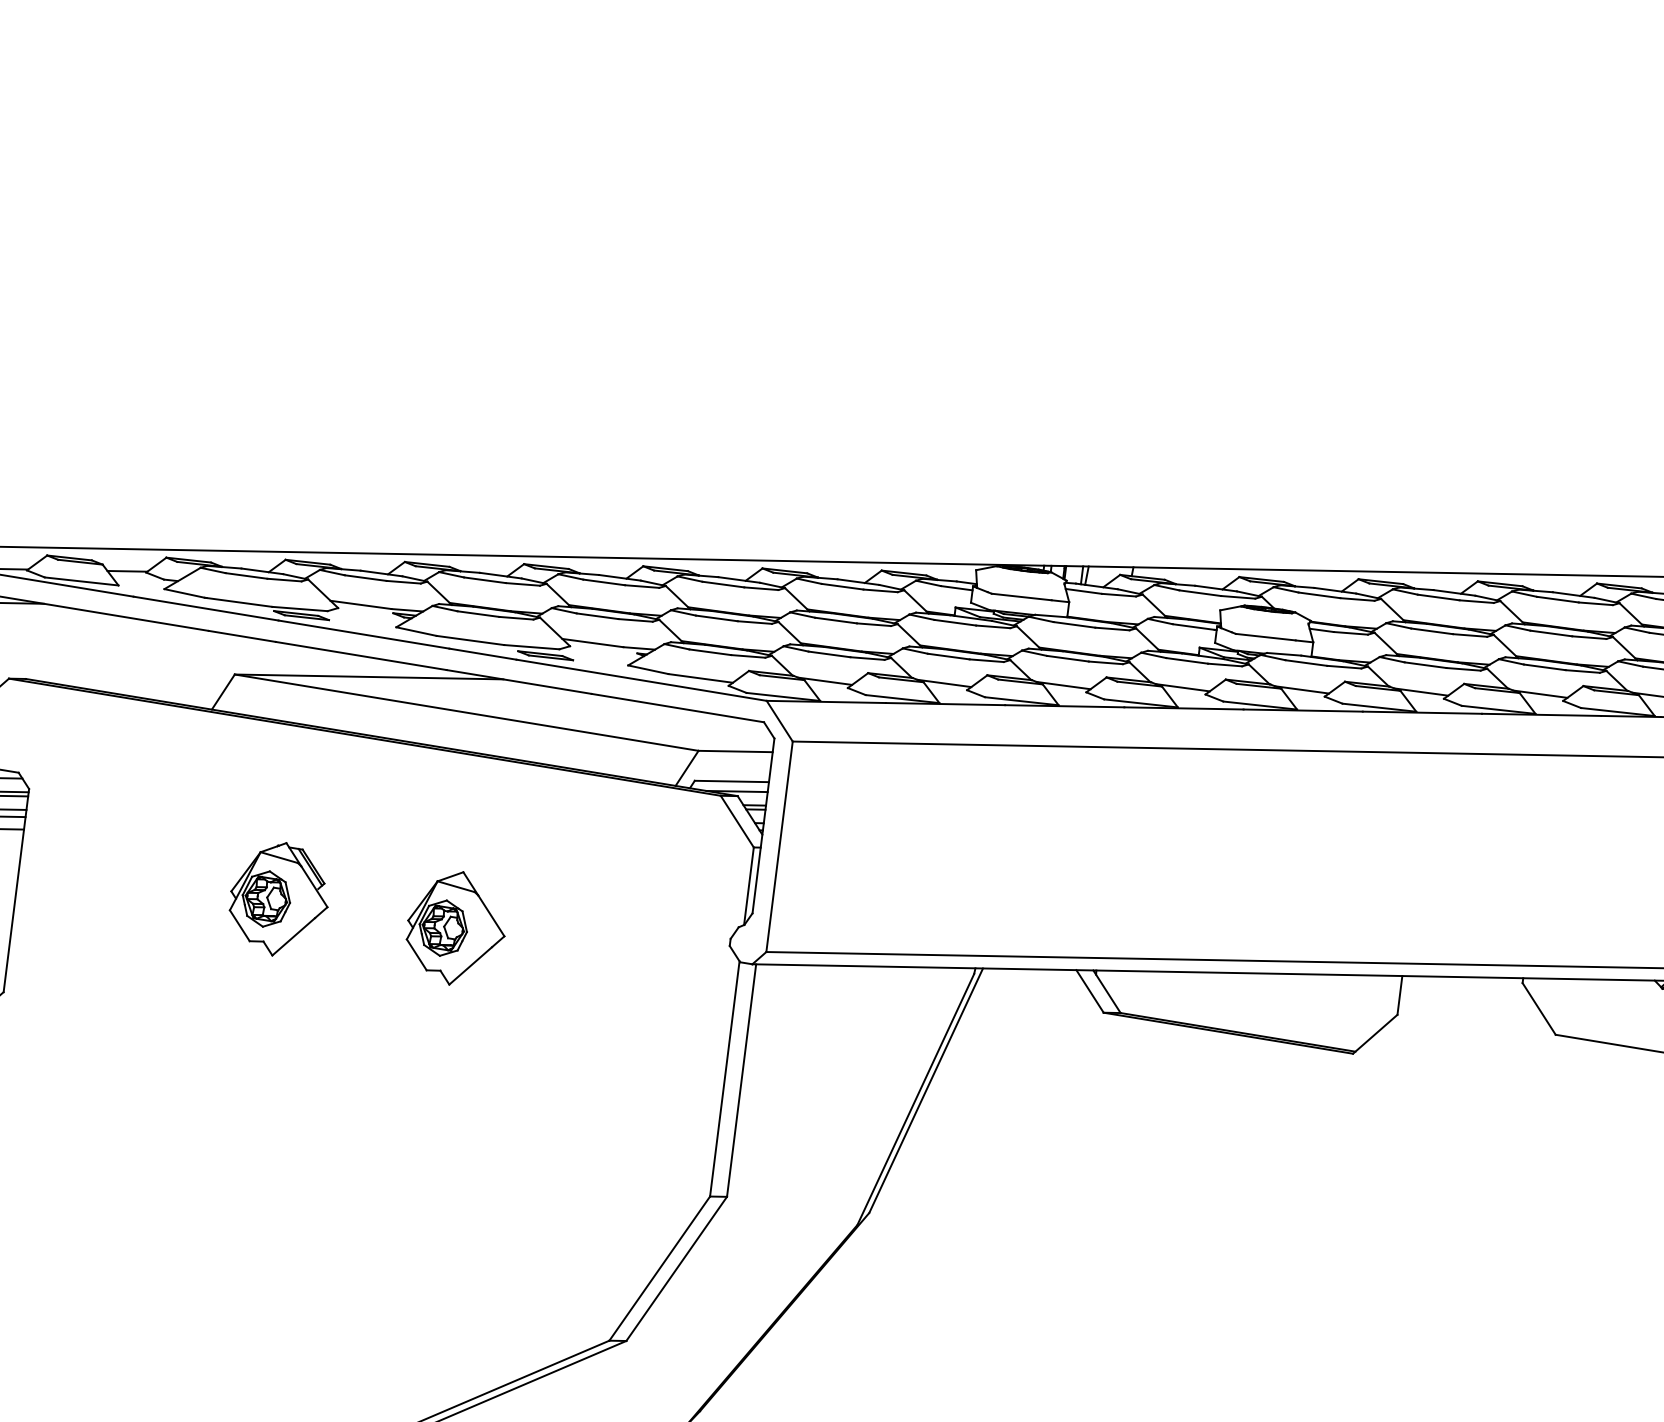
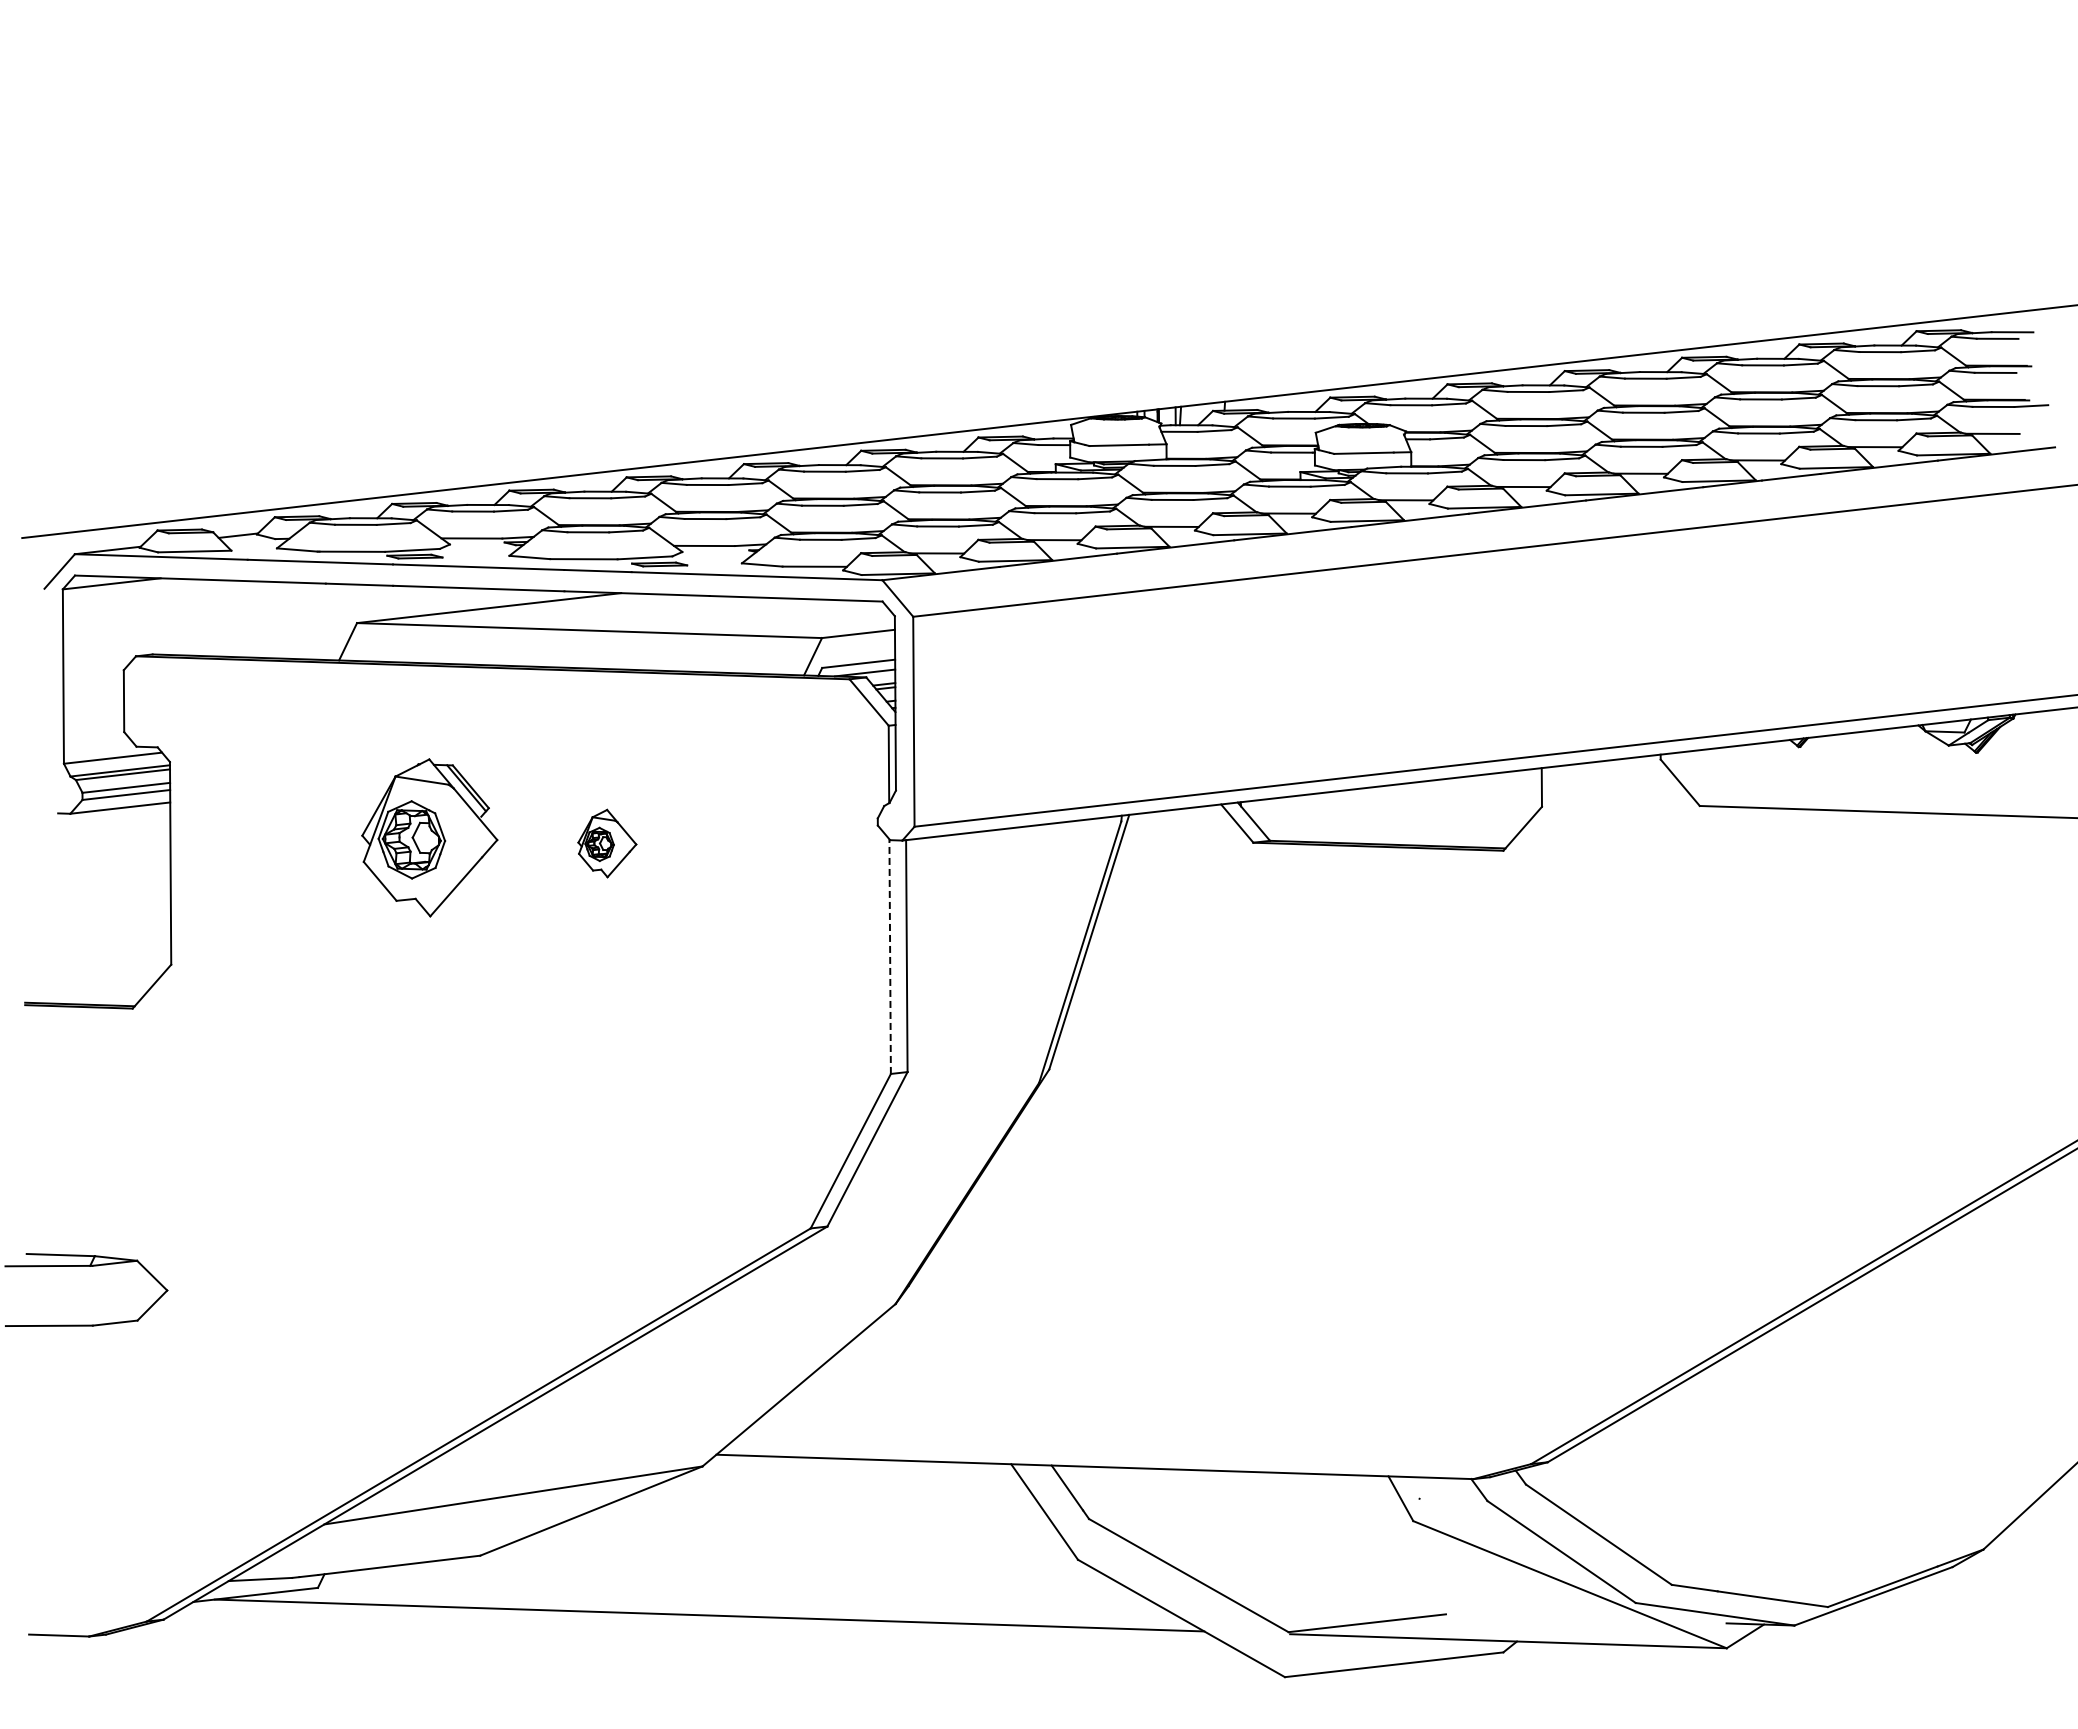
part: (279, 898) -> (429, 837), size x1.4
part: (456, 928) -> (607, 843), size x0.6
line: (725, 1078) -> (890, 956), solid -> dashed

